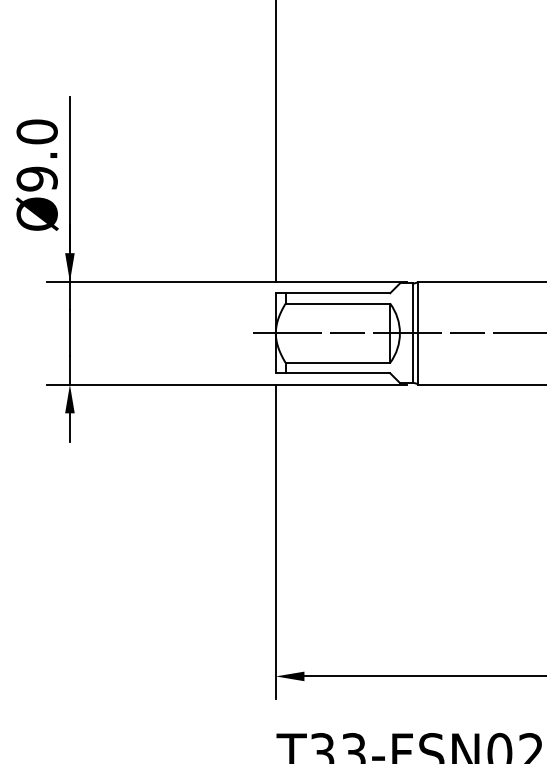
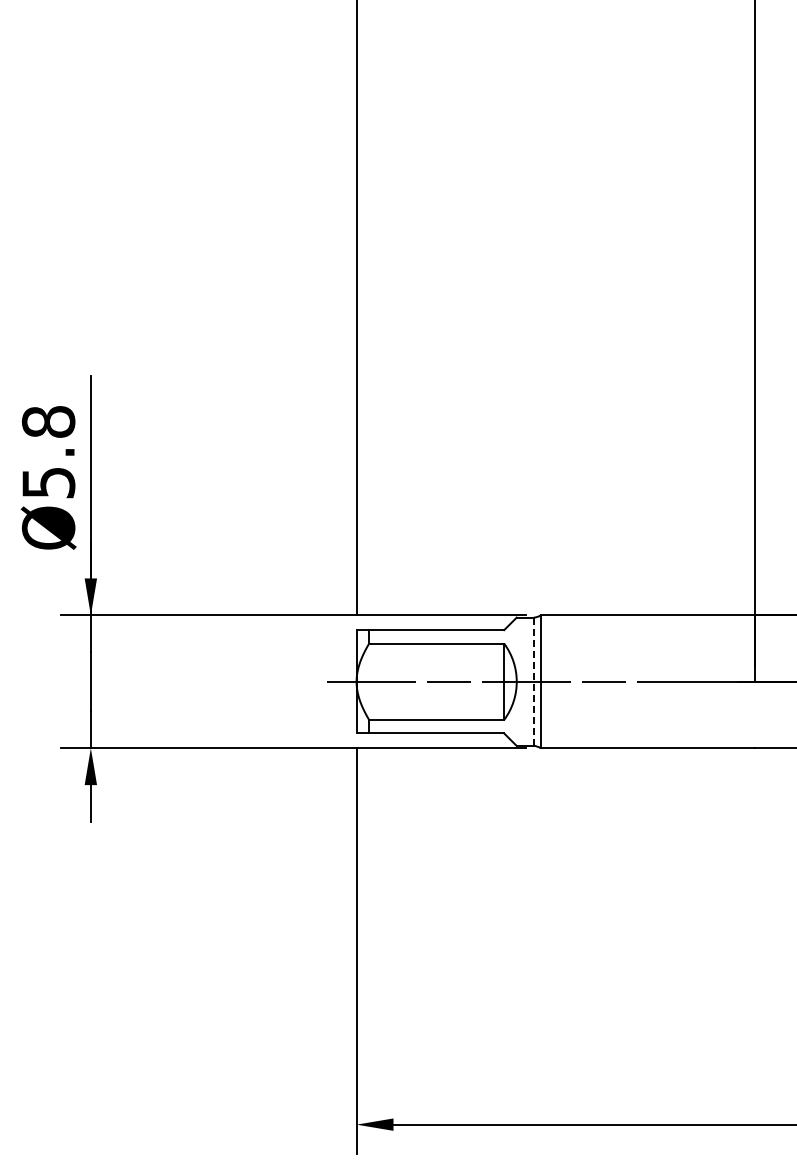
text: (37, 155) -> (48, 452), Ø9.0 -> Ø5.8
line: (412, 333) -> (533, 682), solid -> dashed

